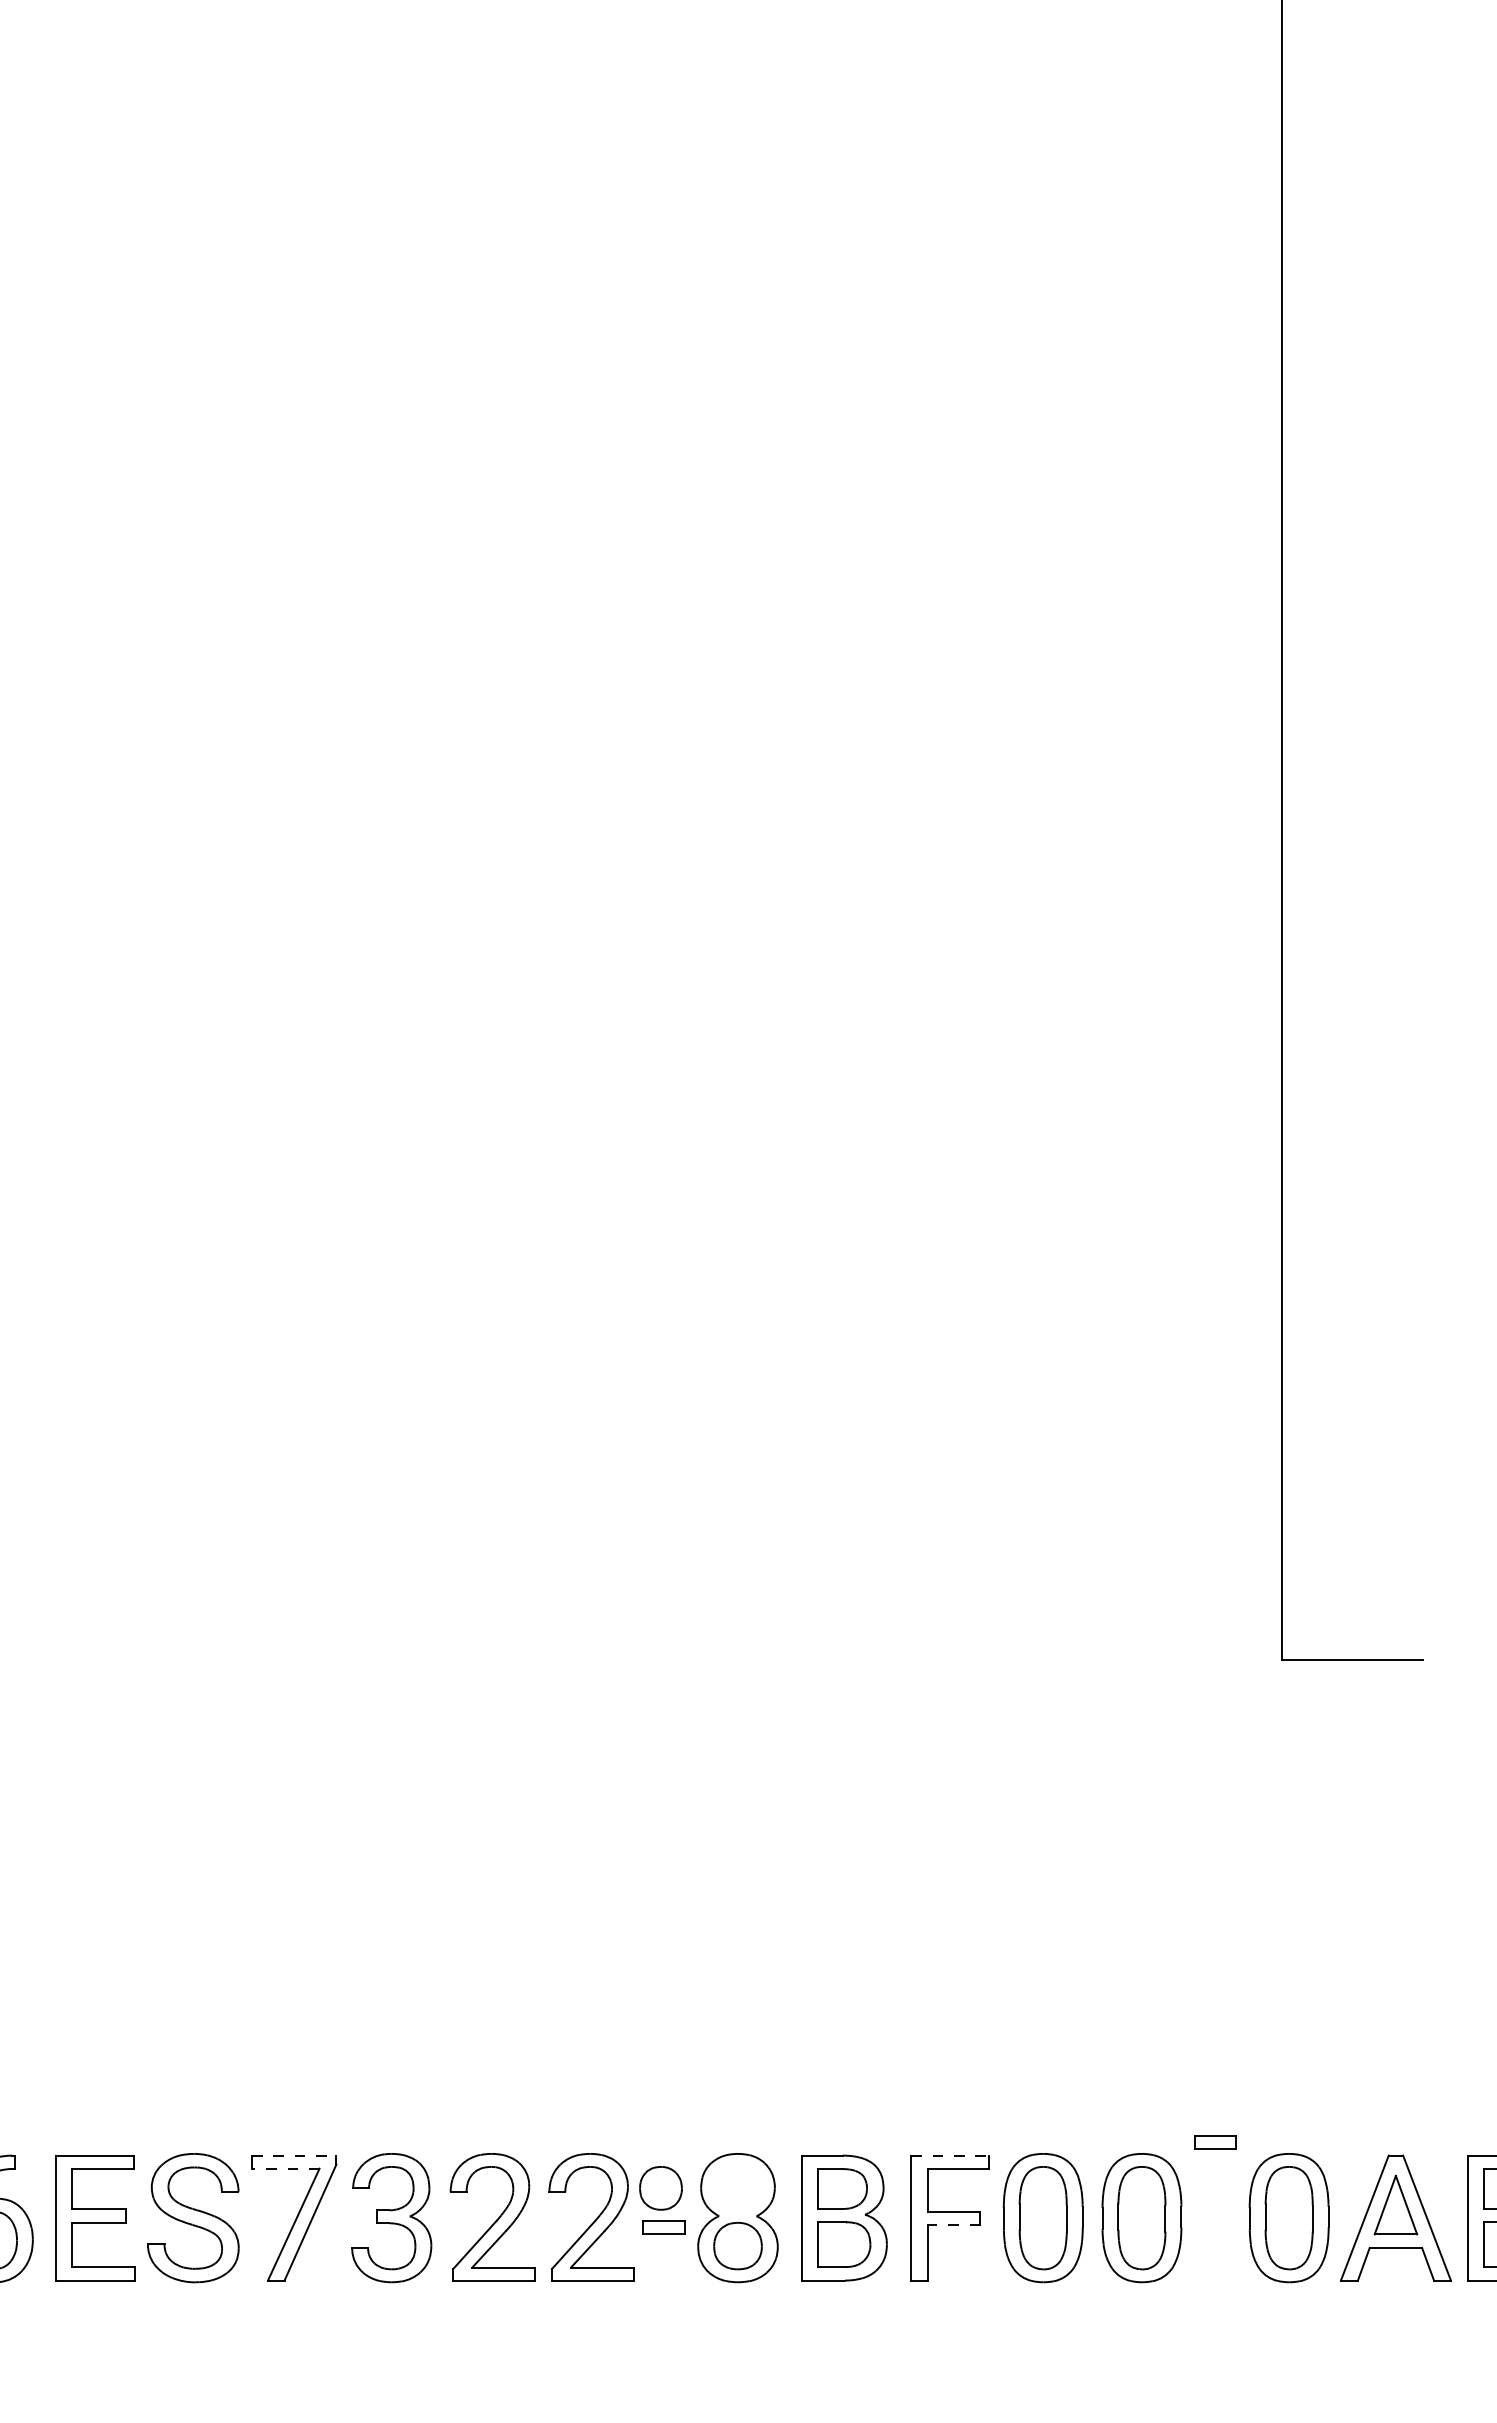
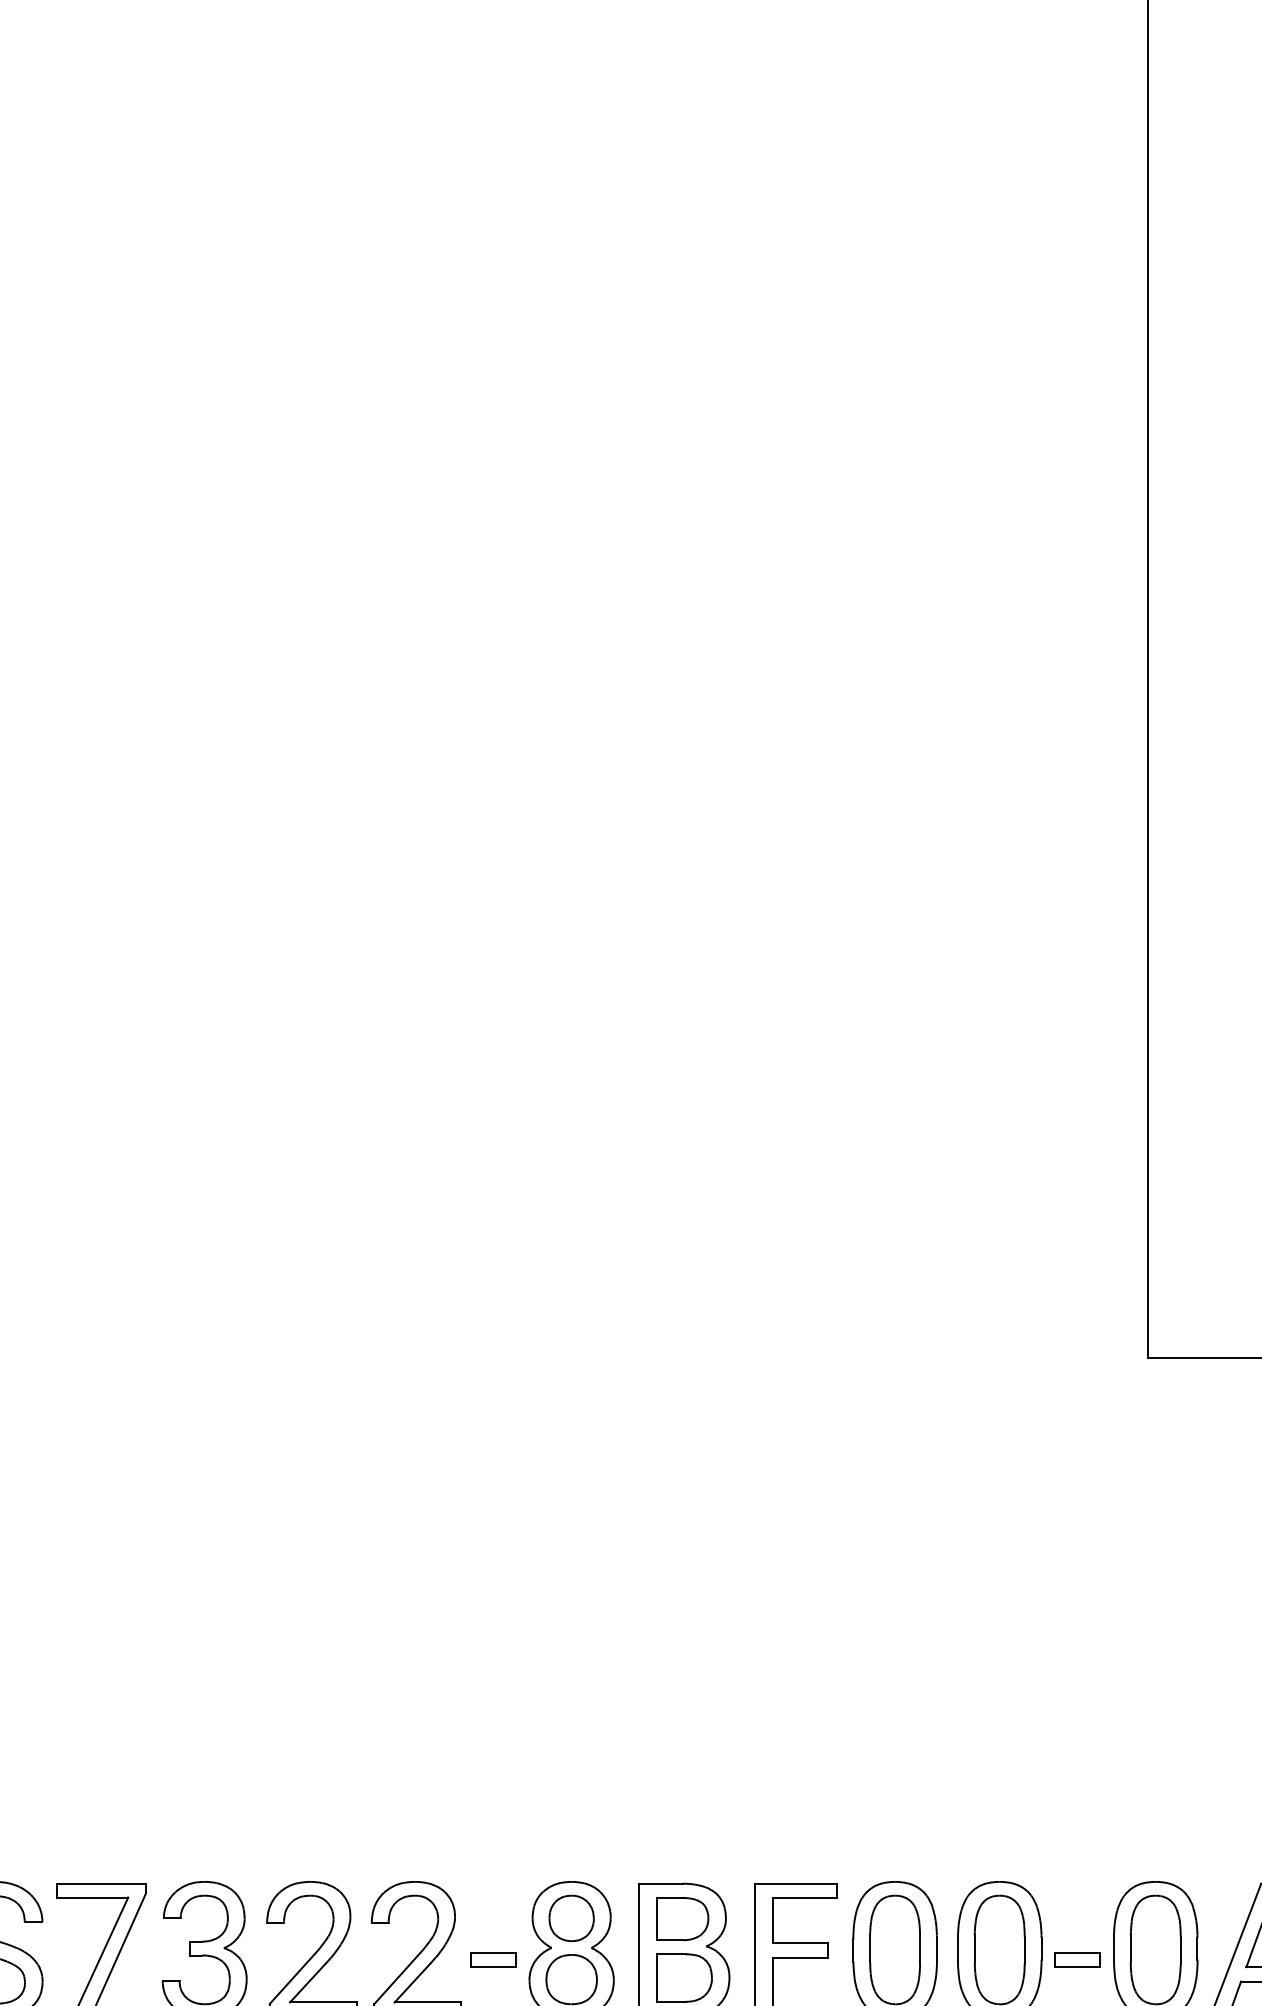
part: (1215, 2142) -> (1077, 1959), moved
line: (294, 2155) -> (101, 1883), dashed -> solid
line: (950, 2155) -> (796, 1883), dashed -> solid
line: (285, 2168) -> (92, 1897), dashed -> solid
part: (660, 2188) -> (571, 1918), moved
line: (953, 2225) -> (800, 1957), dashed -> solid

